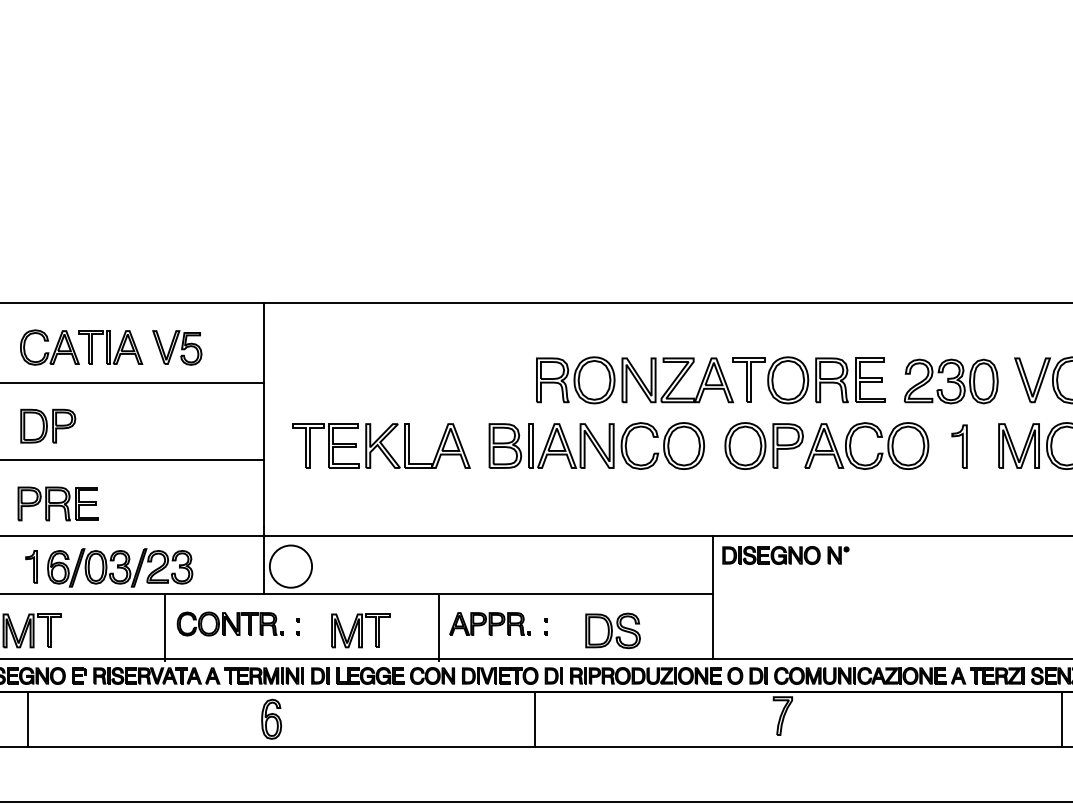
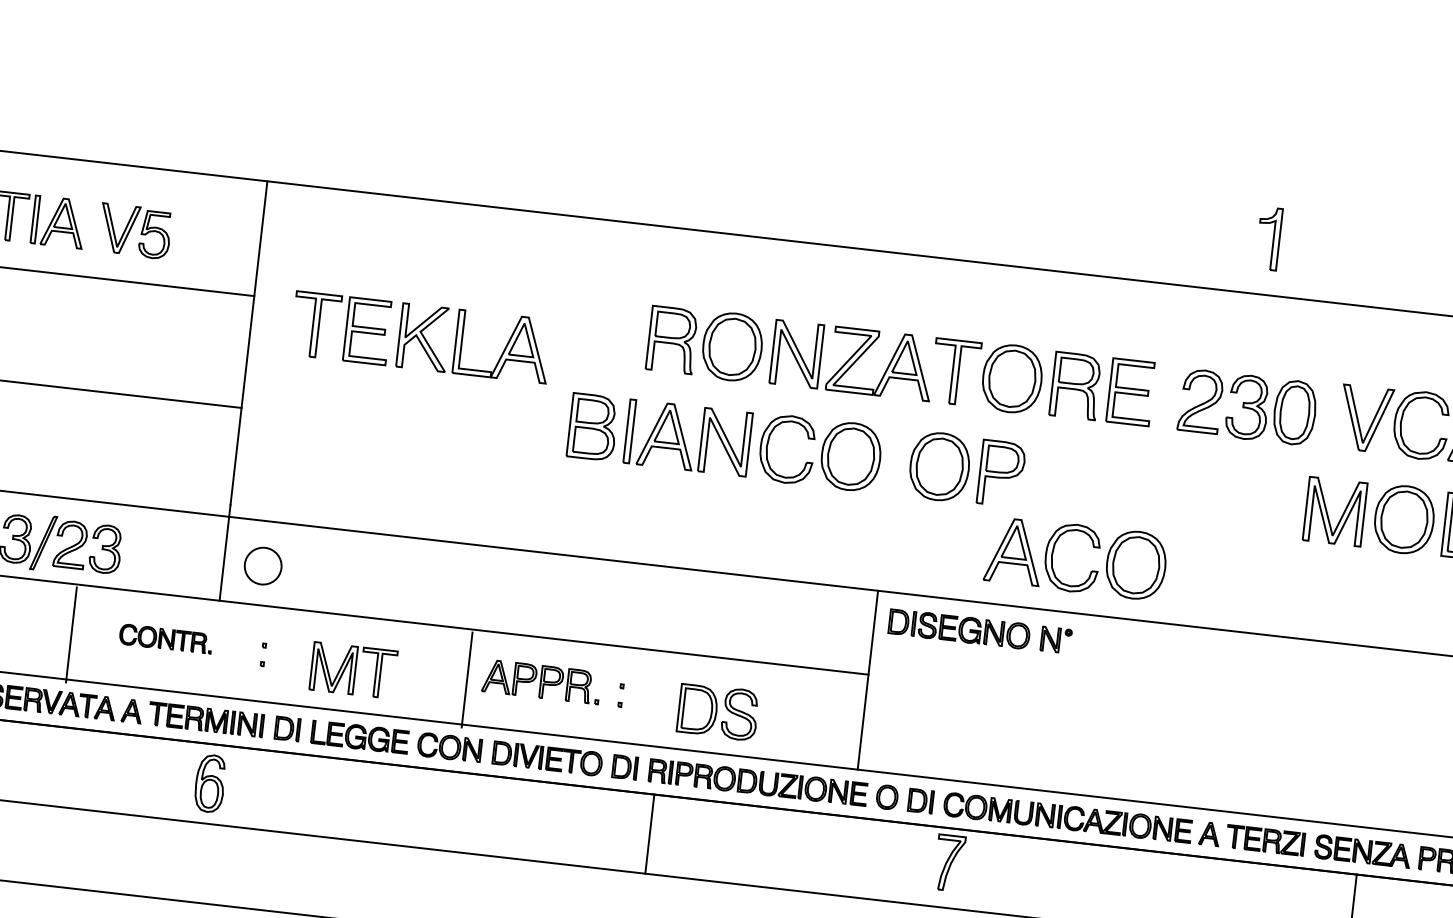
part: (877, 437) -> (1093, 547), moved
part: (381, 445) -> (421, 336), moved
part: (959, 446) -> (1268, 238), moved
circle: (290, 566) -> (262, 565), size x0.6
part: (229, 623) -> (165, 638), size x0.6
line: (534, 719) -> (649, 833), moved

